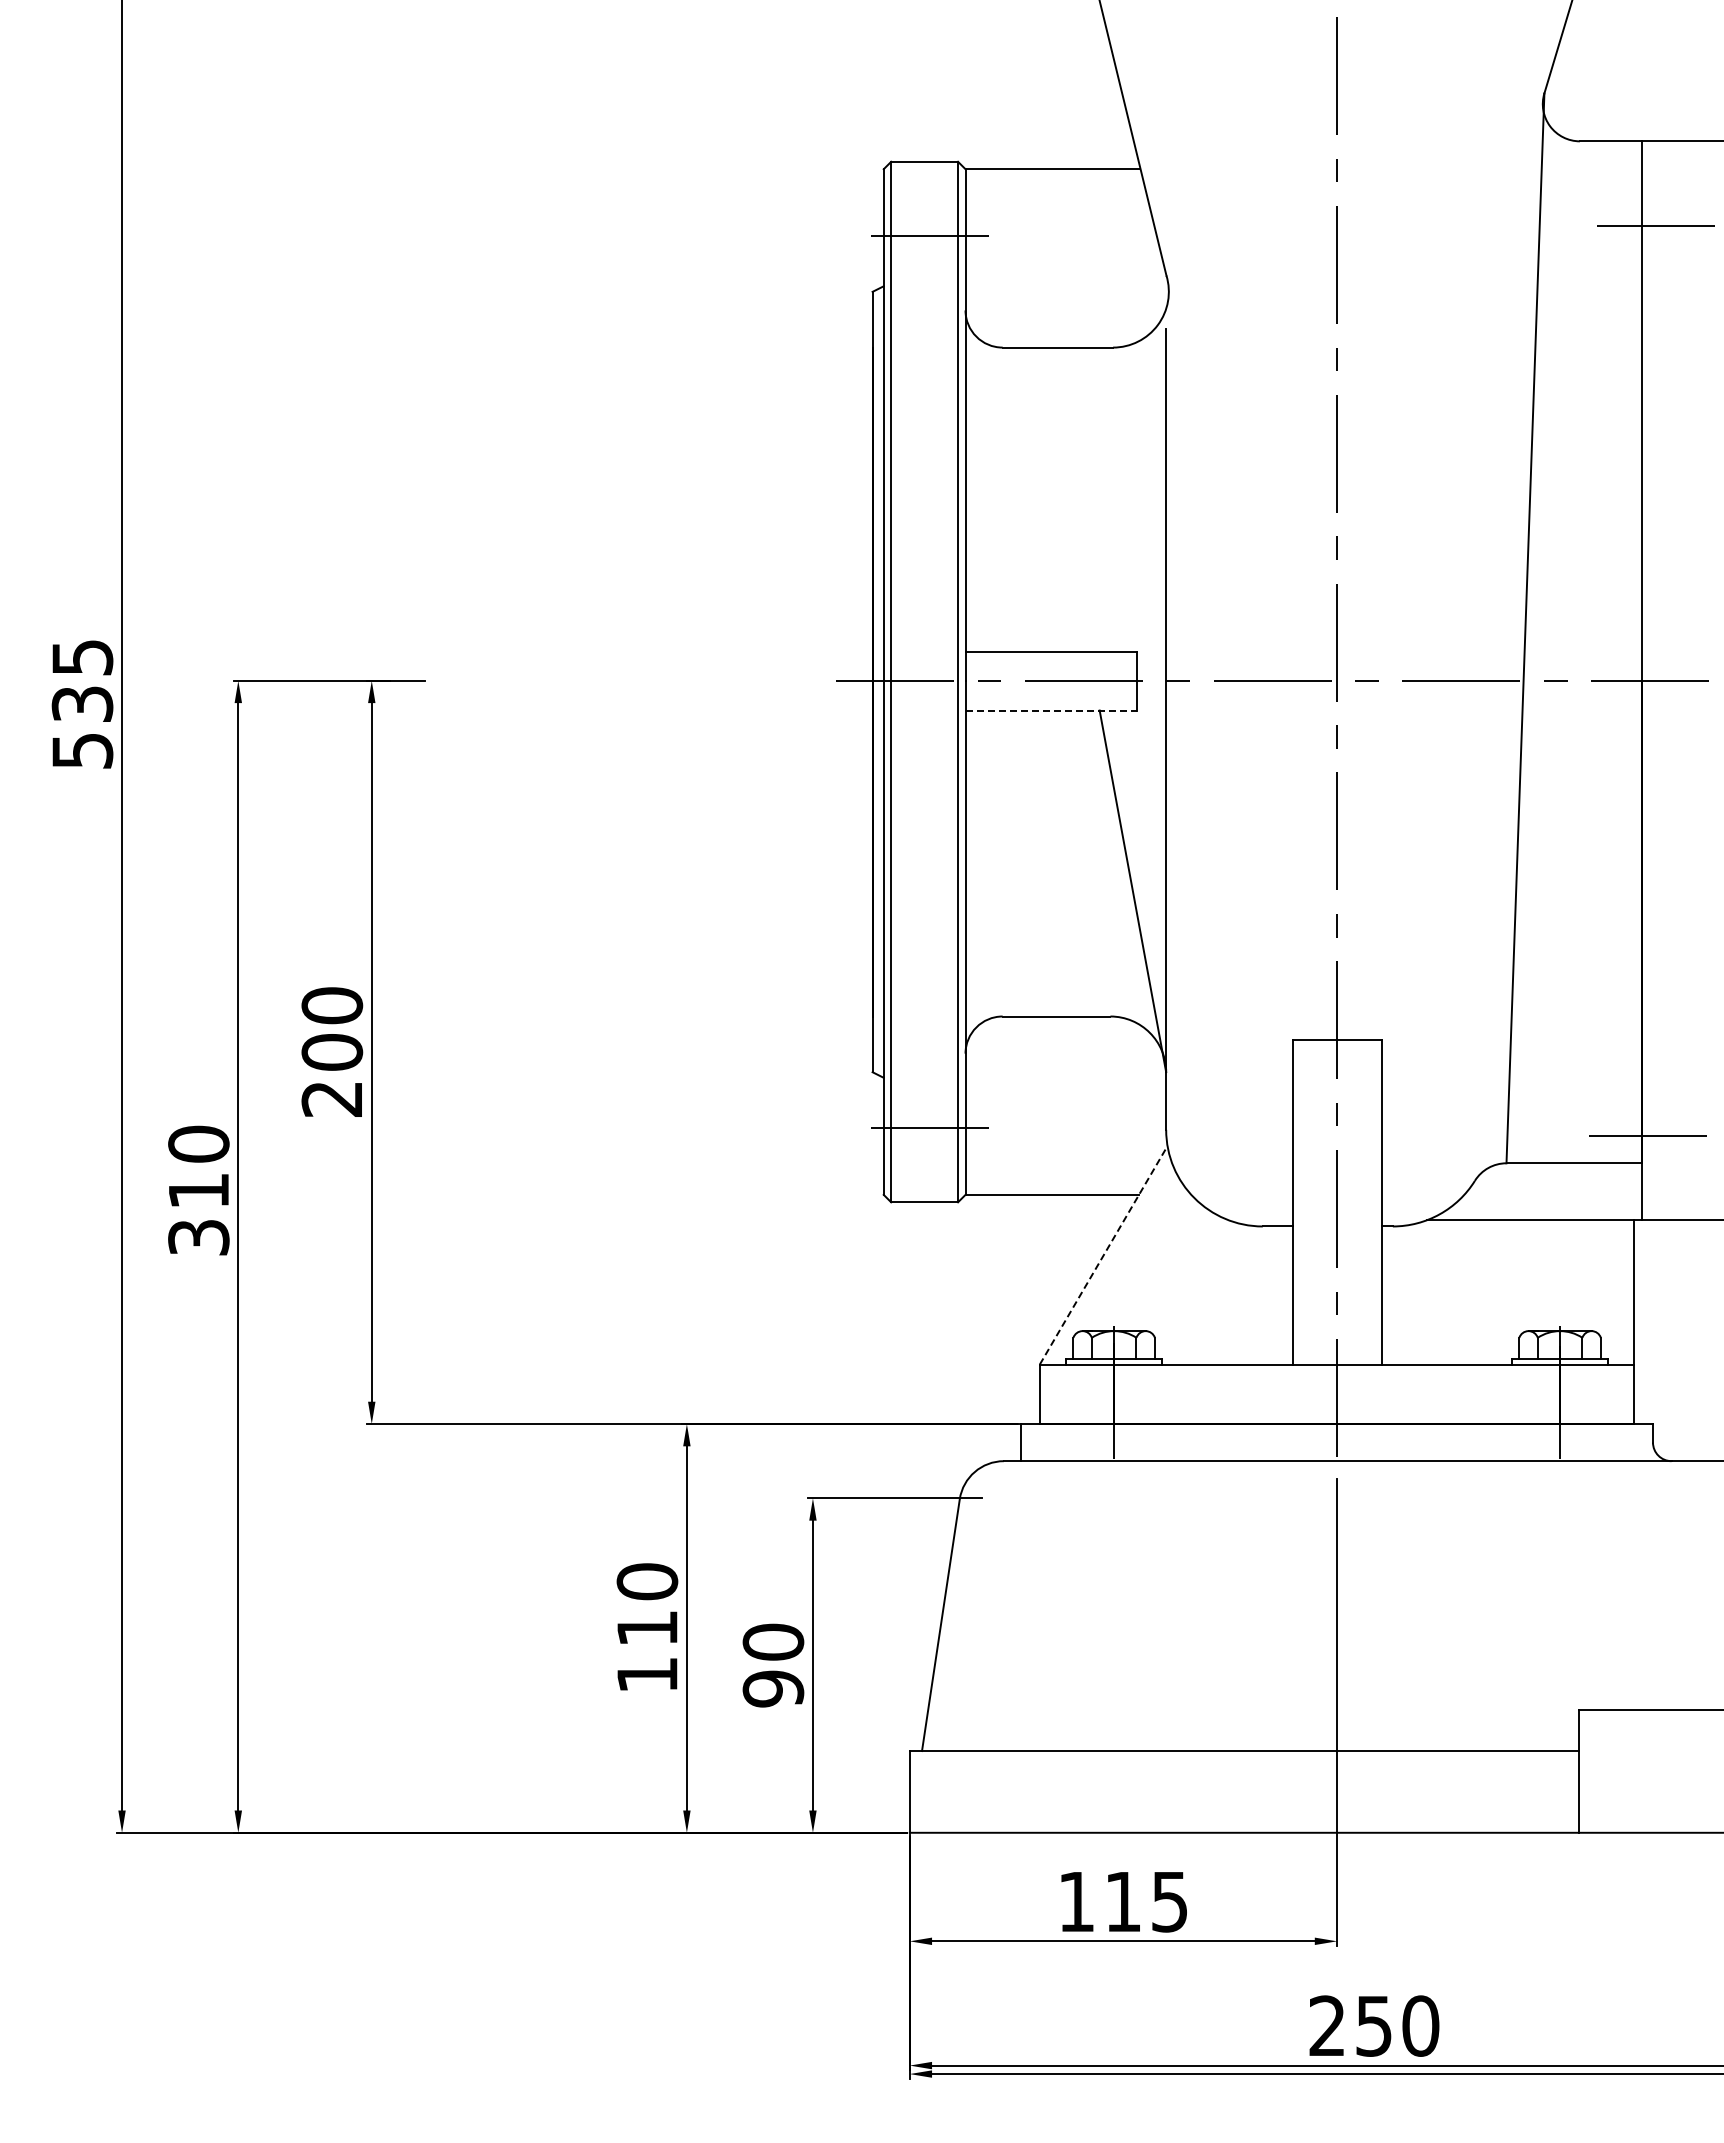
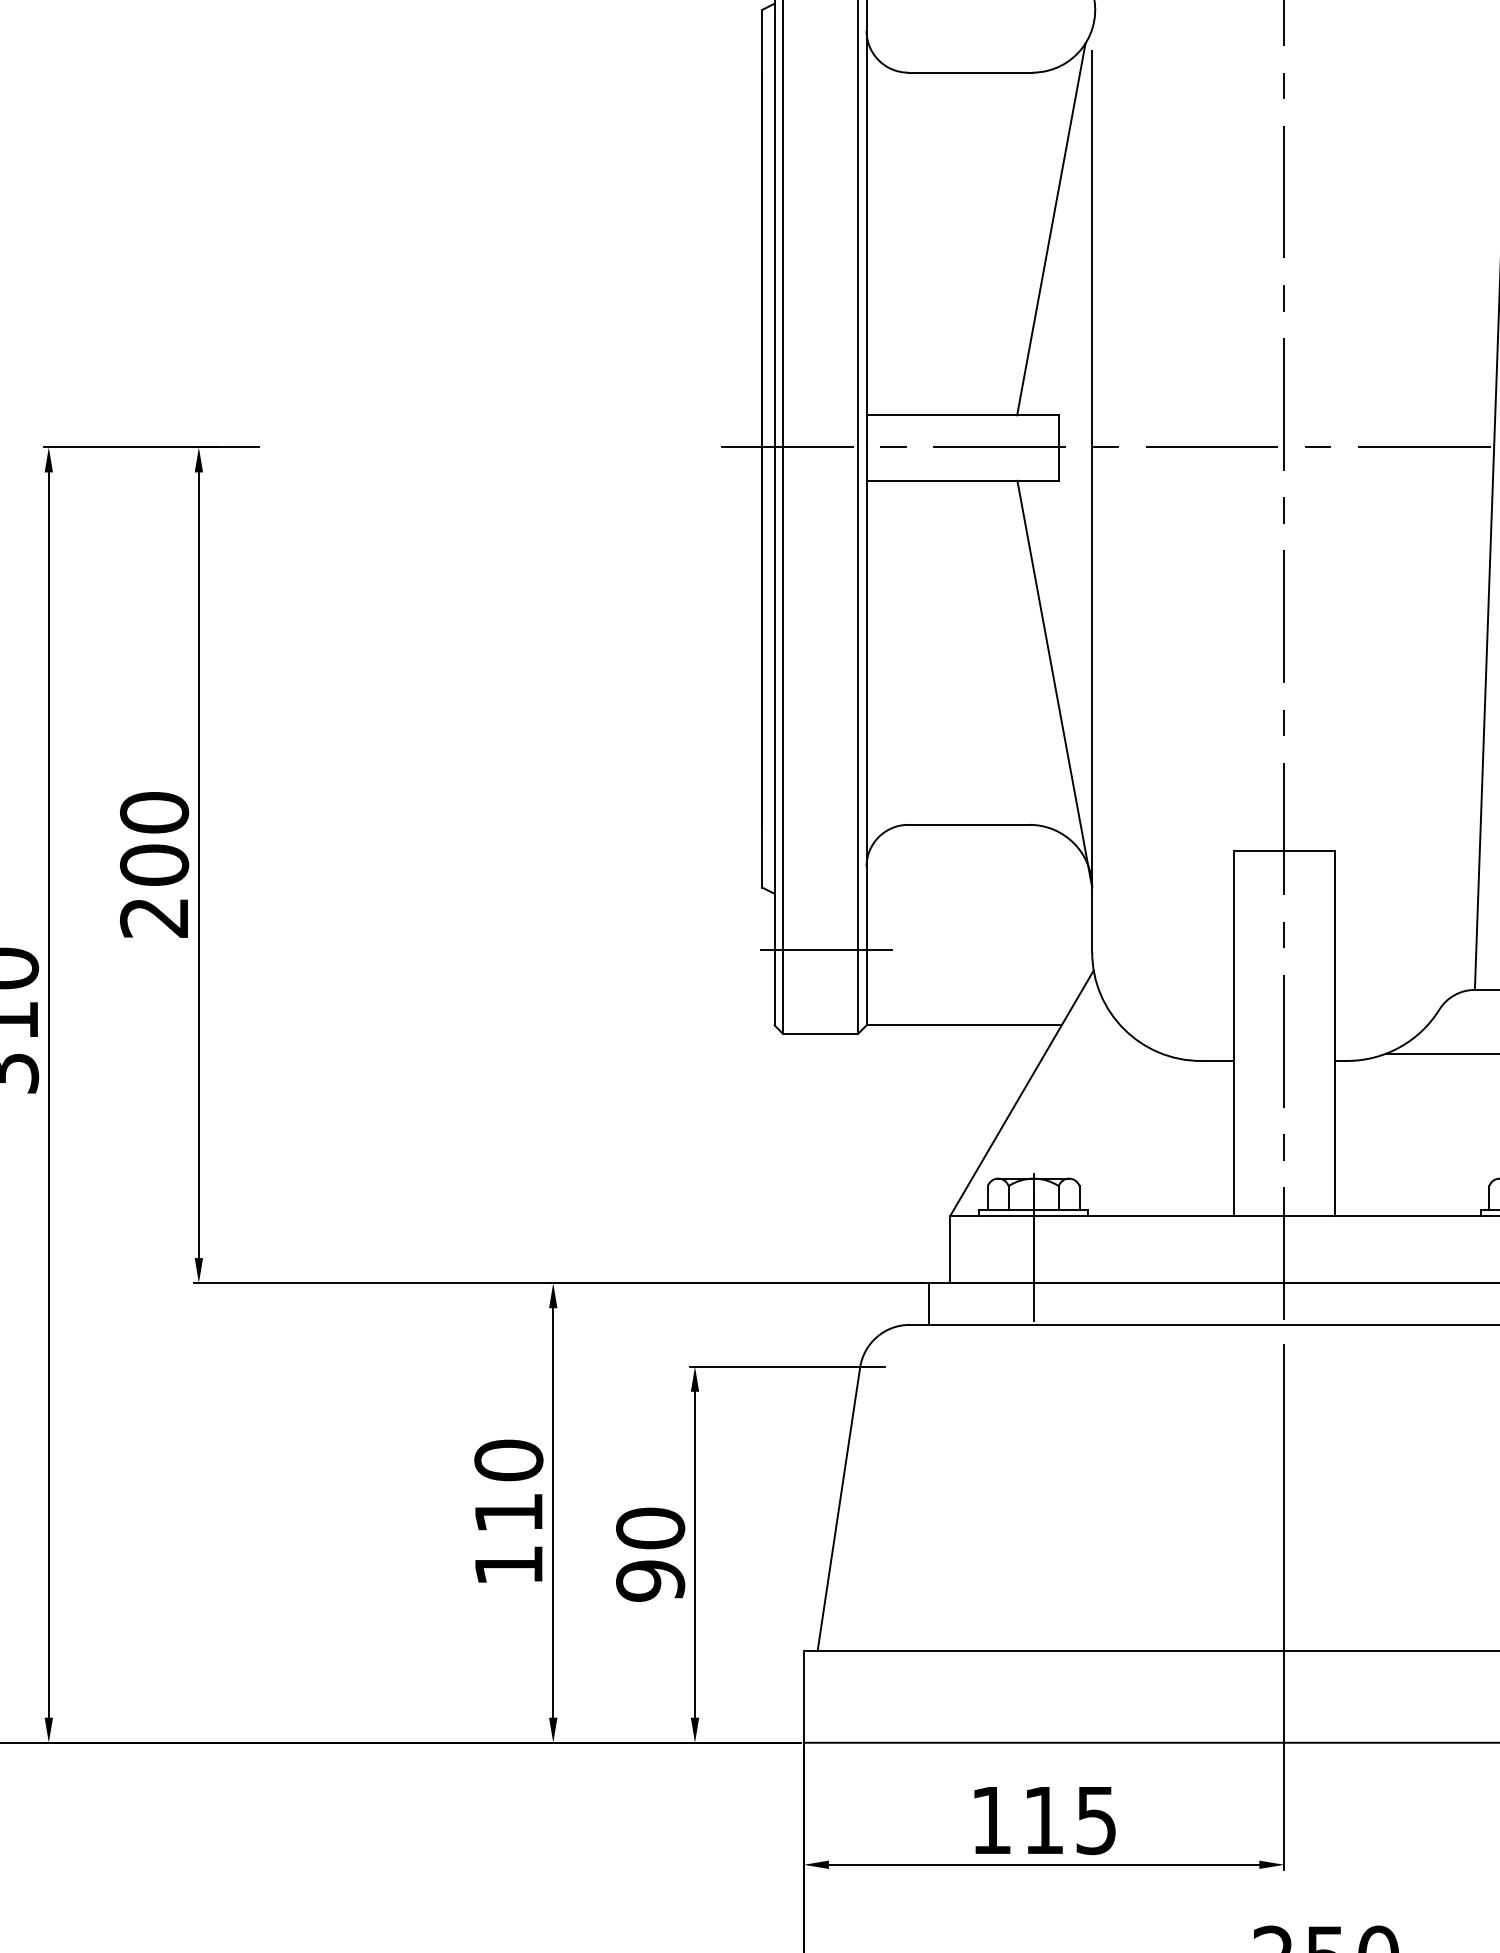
line: (1129, 486) -> (1050, 228), added
line: (1051, 710) -> (963, 480), dashed -> solid
line: (1103, 1255) -> (1021, 1093), dashed -> solid

